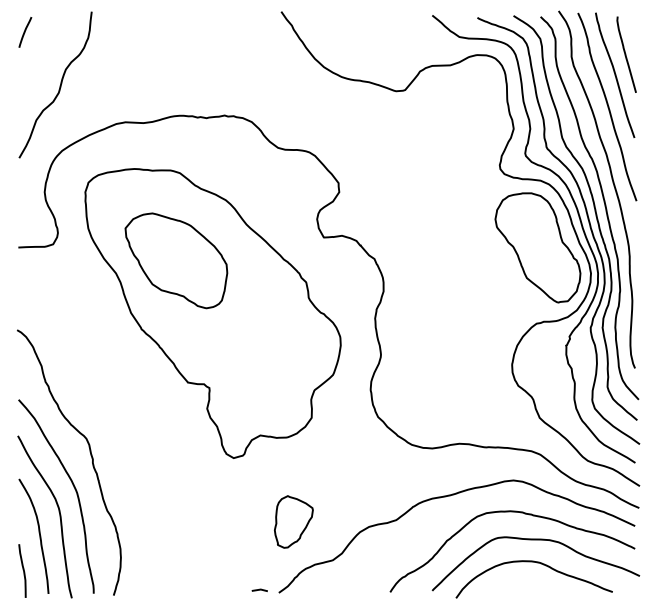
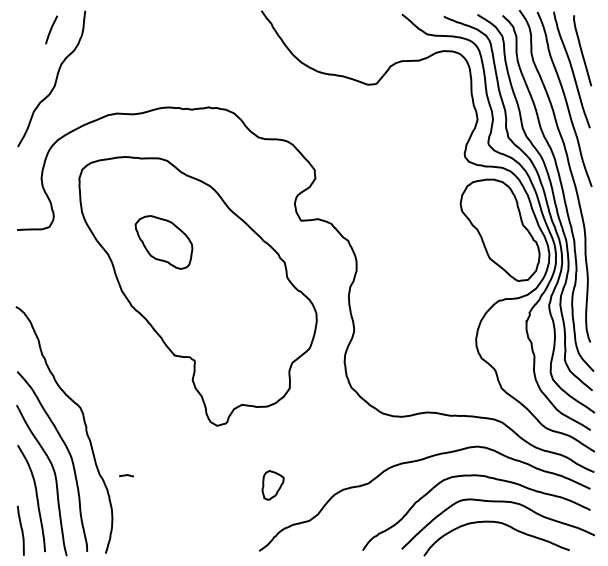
line: (25, 31) -> (51, 29), moved
part: (175, 260) -> (163, 242), size x0.6
part: (293, 522) -> (272, 485), size x0.6
line: (259, 590) -> (126, 475), moved

